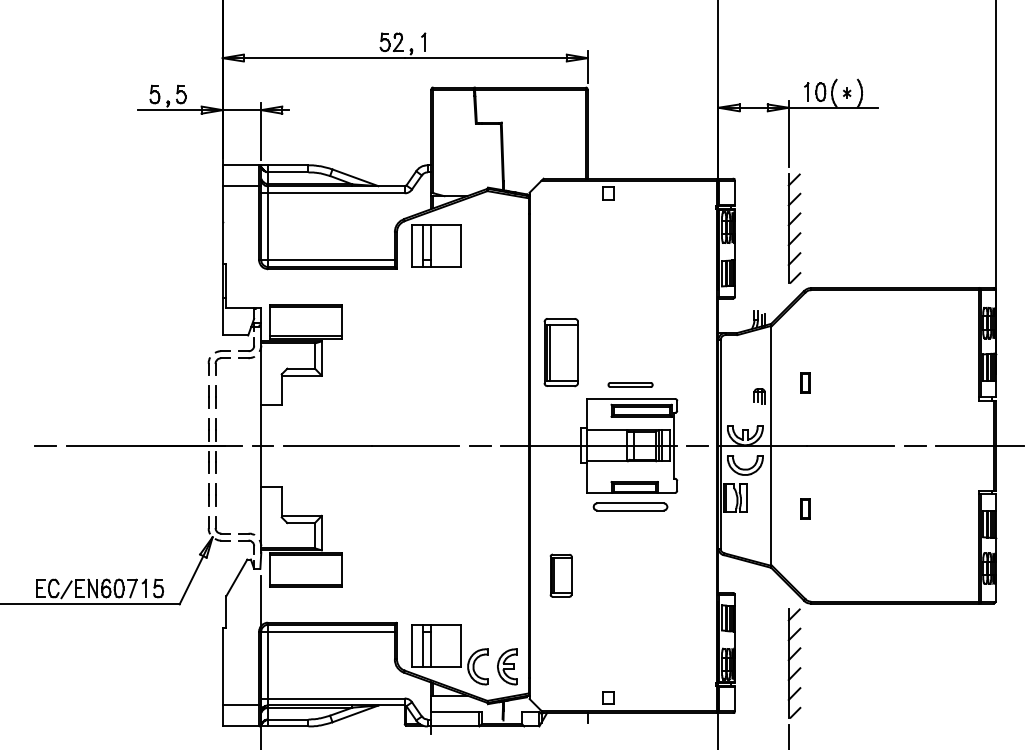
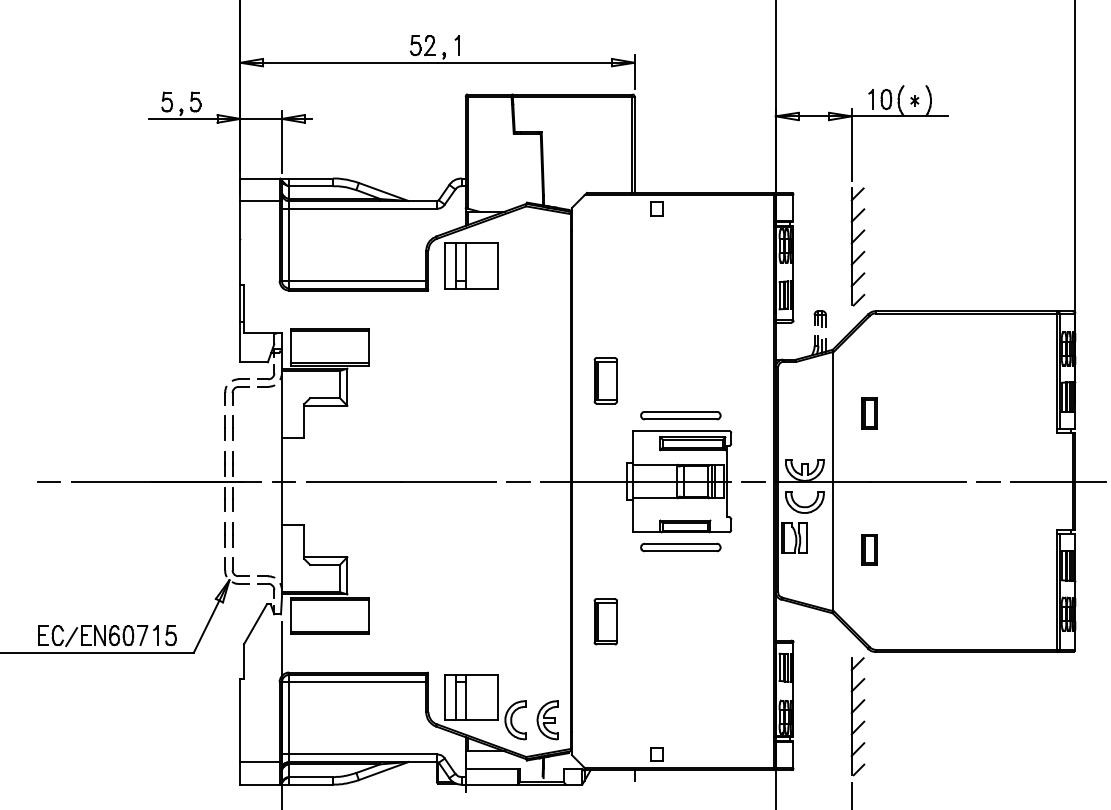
part: (560, 352) -> (605, 380), size x0.62
part: (805, 382) -> (869, 413), size x1.43
part: (630, 384) -> (680, 415), size x1.67
part: (758, 395) -> (819, 318), moved
part: (805, 508) -> (869, 549), size x1.43

